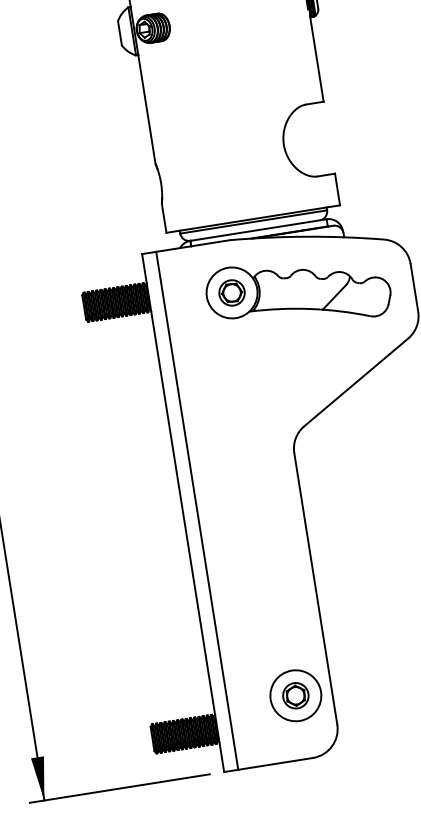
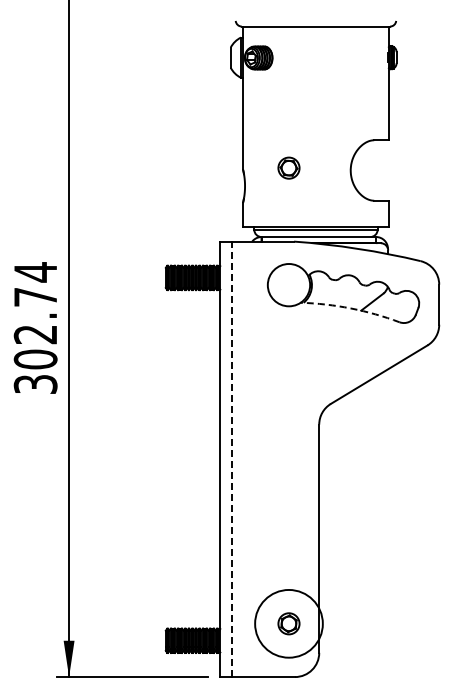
part: (231, 292) -> (288, 167), moved
arc: (309, 309) -> (350, 308), solid -> dashed
line: (197, 510) -> (232, 459), solid -> dashed
circle: (295, 695) -> (288, 623), size x1.6

